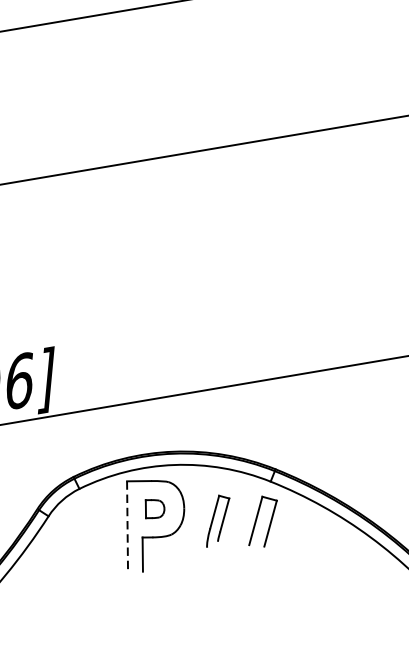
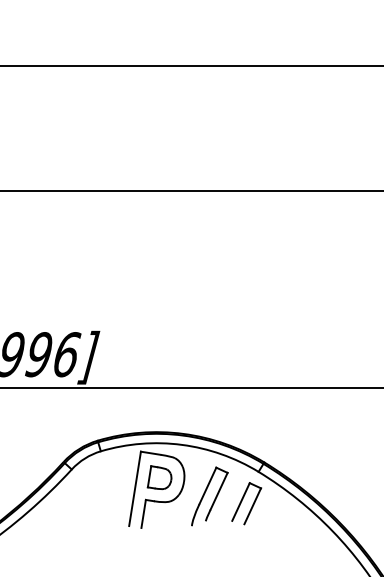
part: (154, 508) -> (159, 477), size x1.43
part: (217, 520) -> (209, 496), size x1.43
line: (128, 526) -> (135, 488), dashed -> solid

